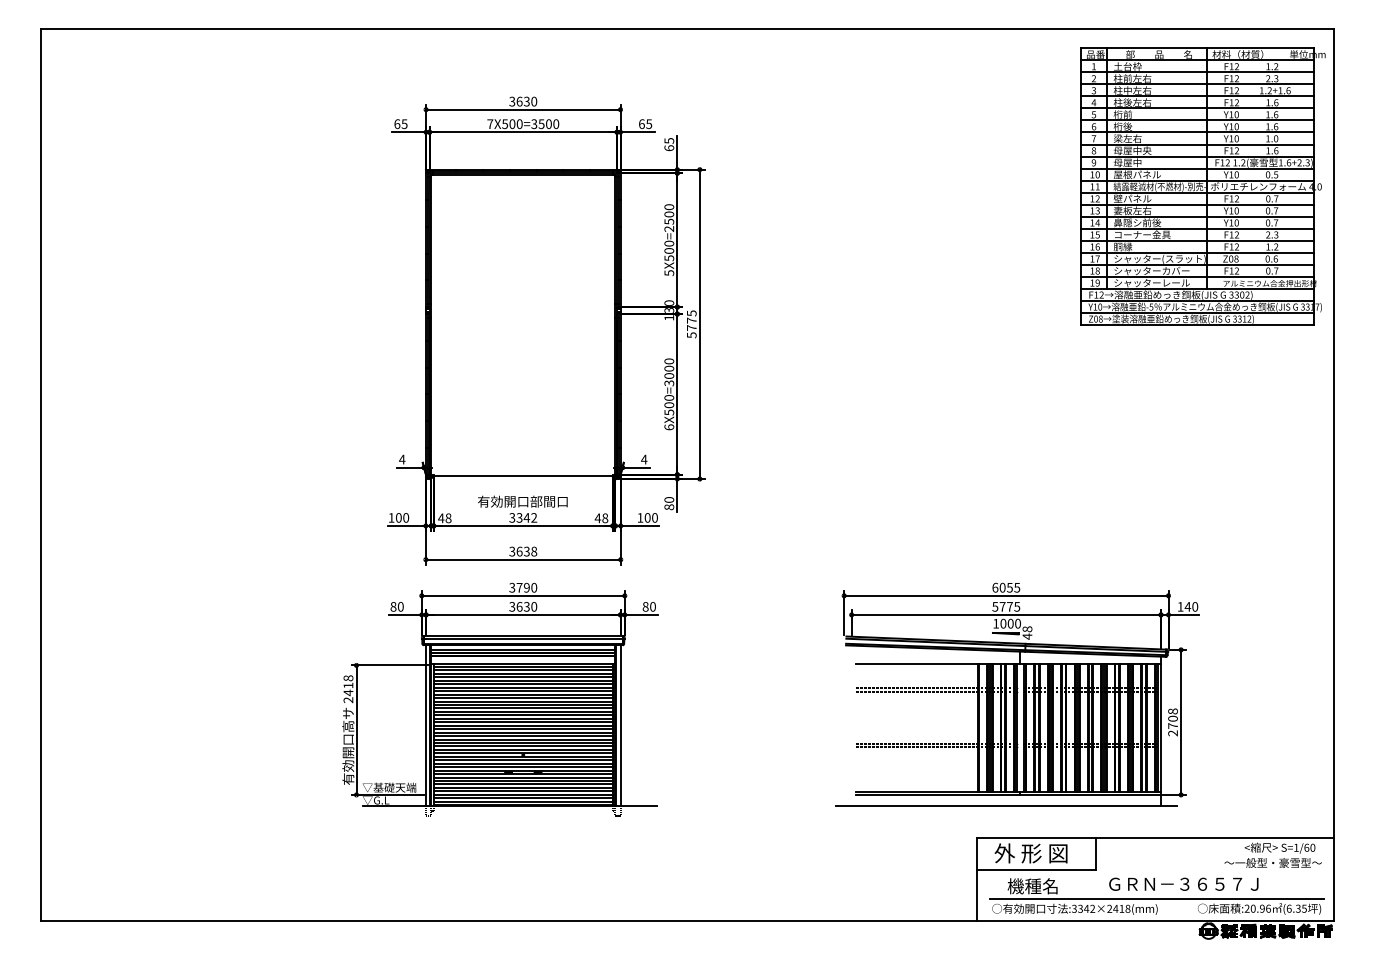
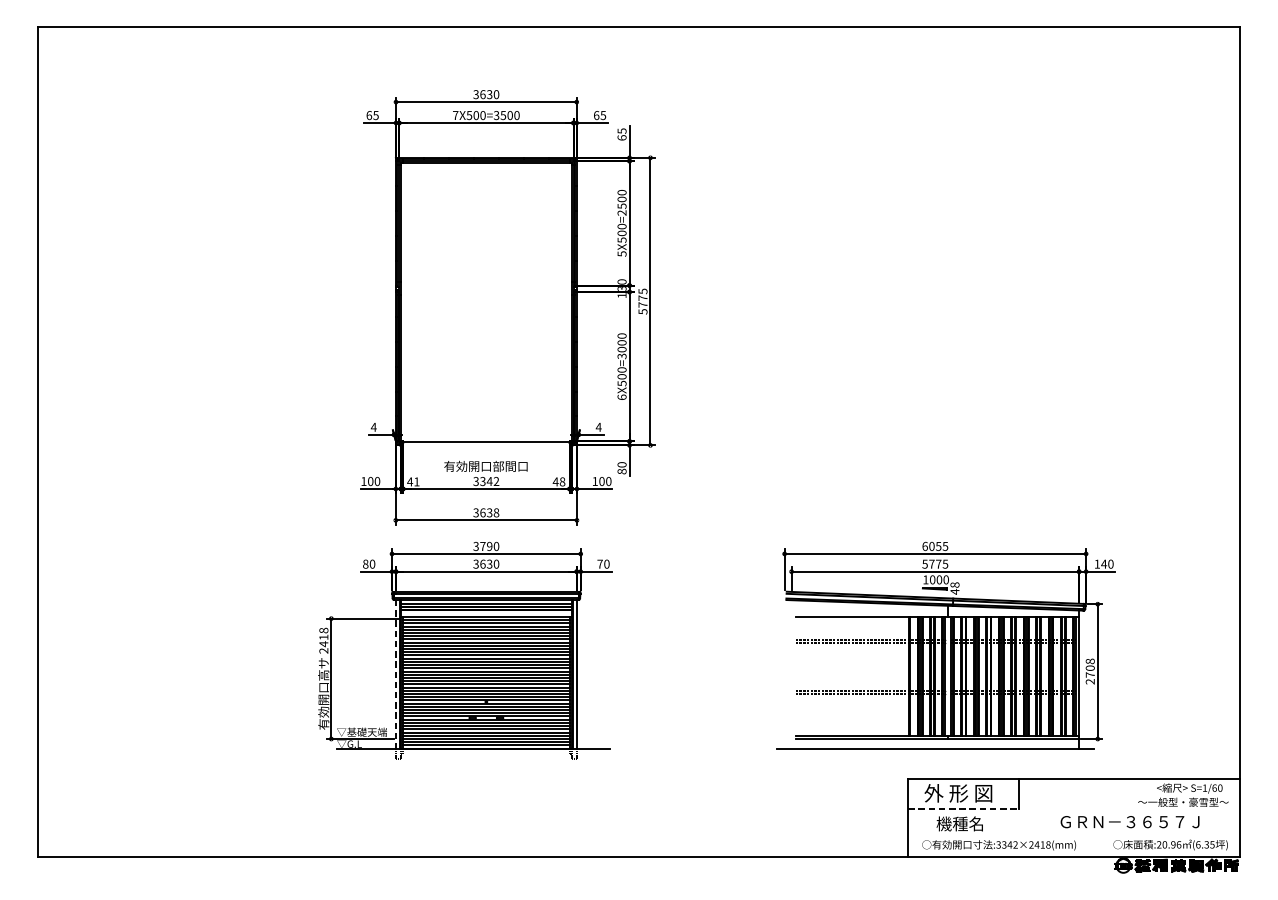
part: (1202, 186) -> (1117, 173), removed
text: (448, 518) -> (416, 482), 48 -> 41
text: (645, 606) -> (599, 563), 80 -> 70
line: (425, 725) -> (395, 674), solid -> dashed
line: (1036, 869) -> (963, 808), solid -> dashed
text: (1183, 883) -> (1129, 821), moved
line: (1156, 899) -> (1074, 836), removed

